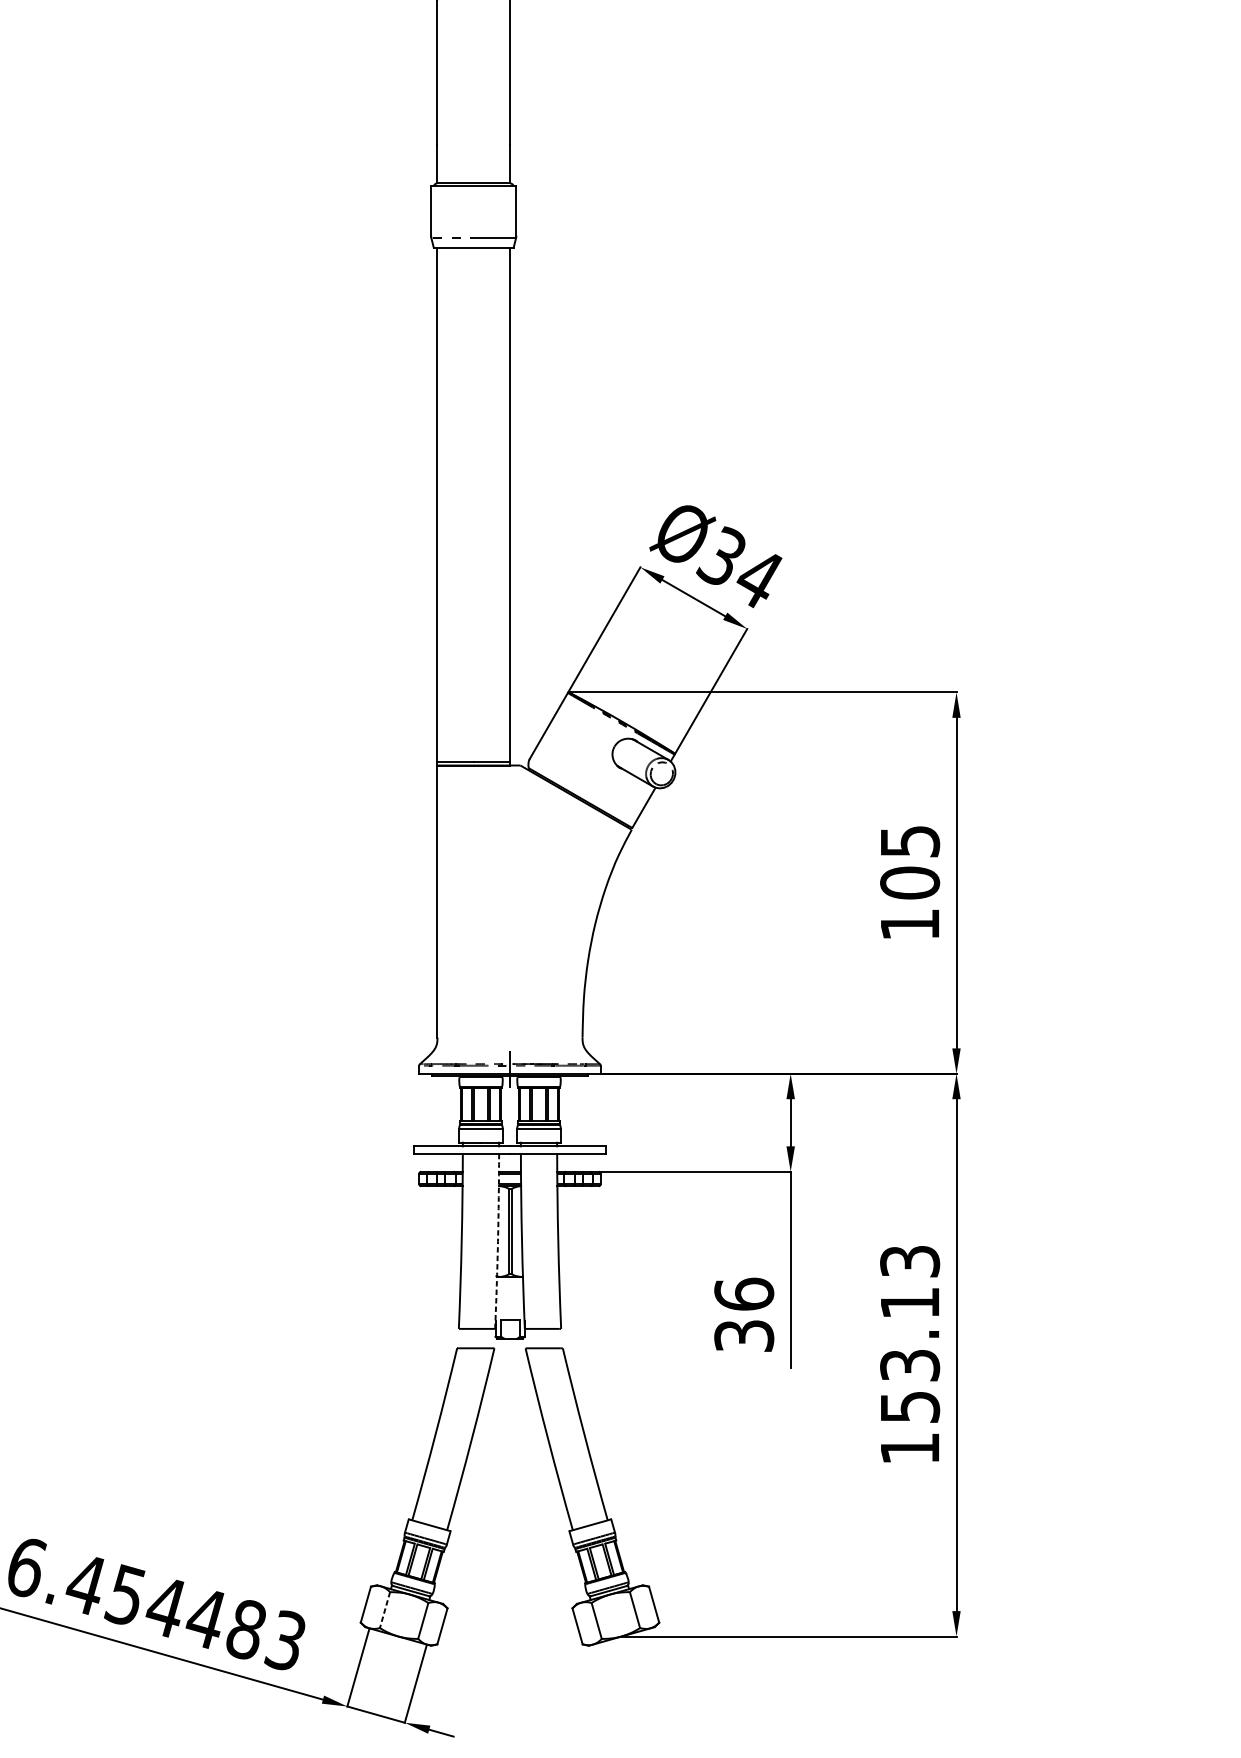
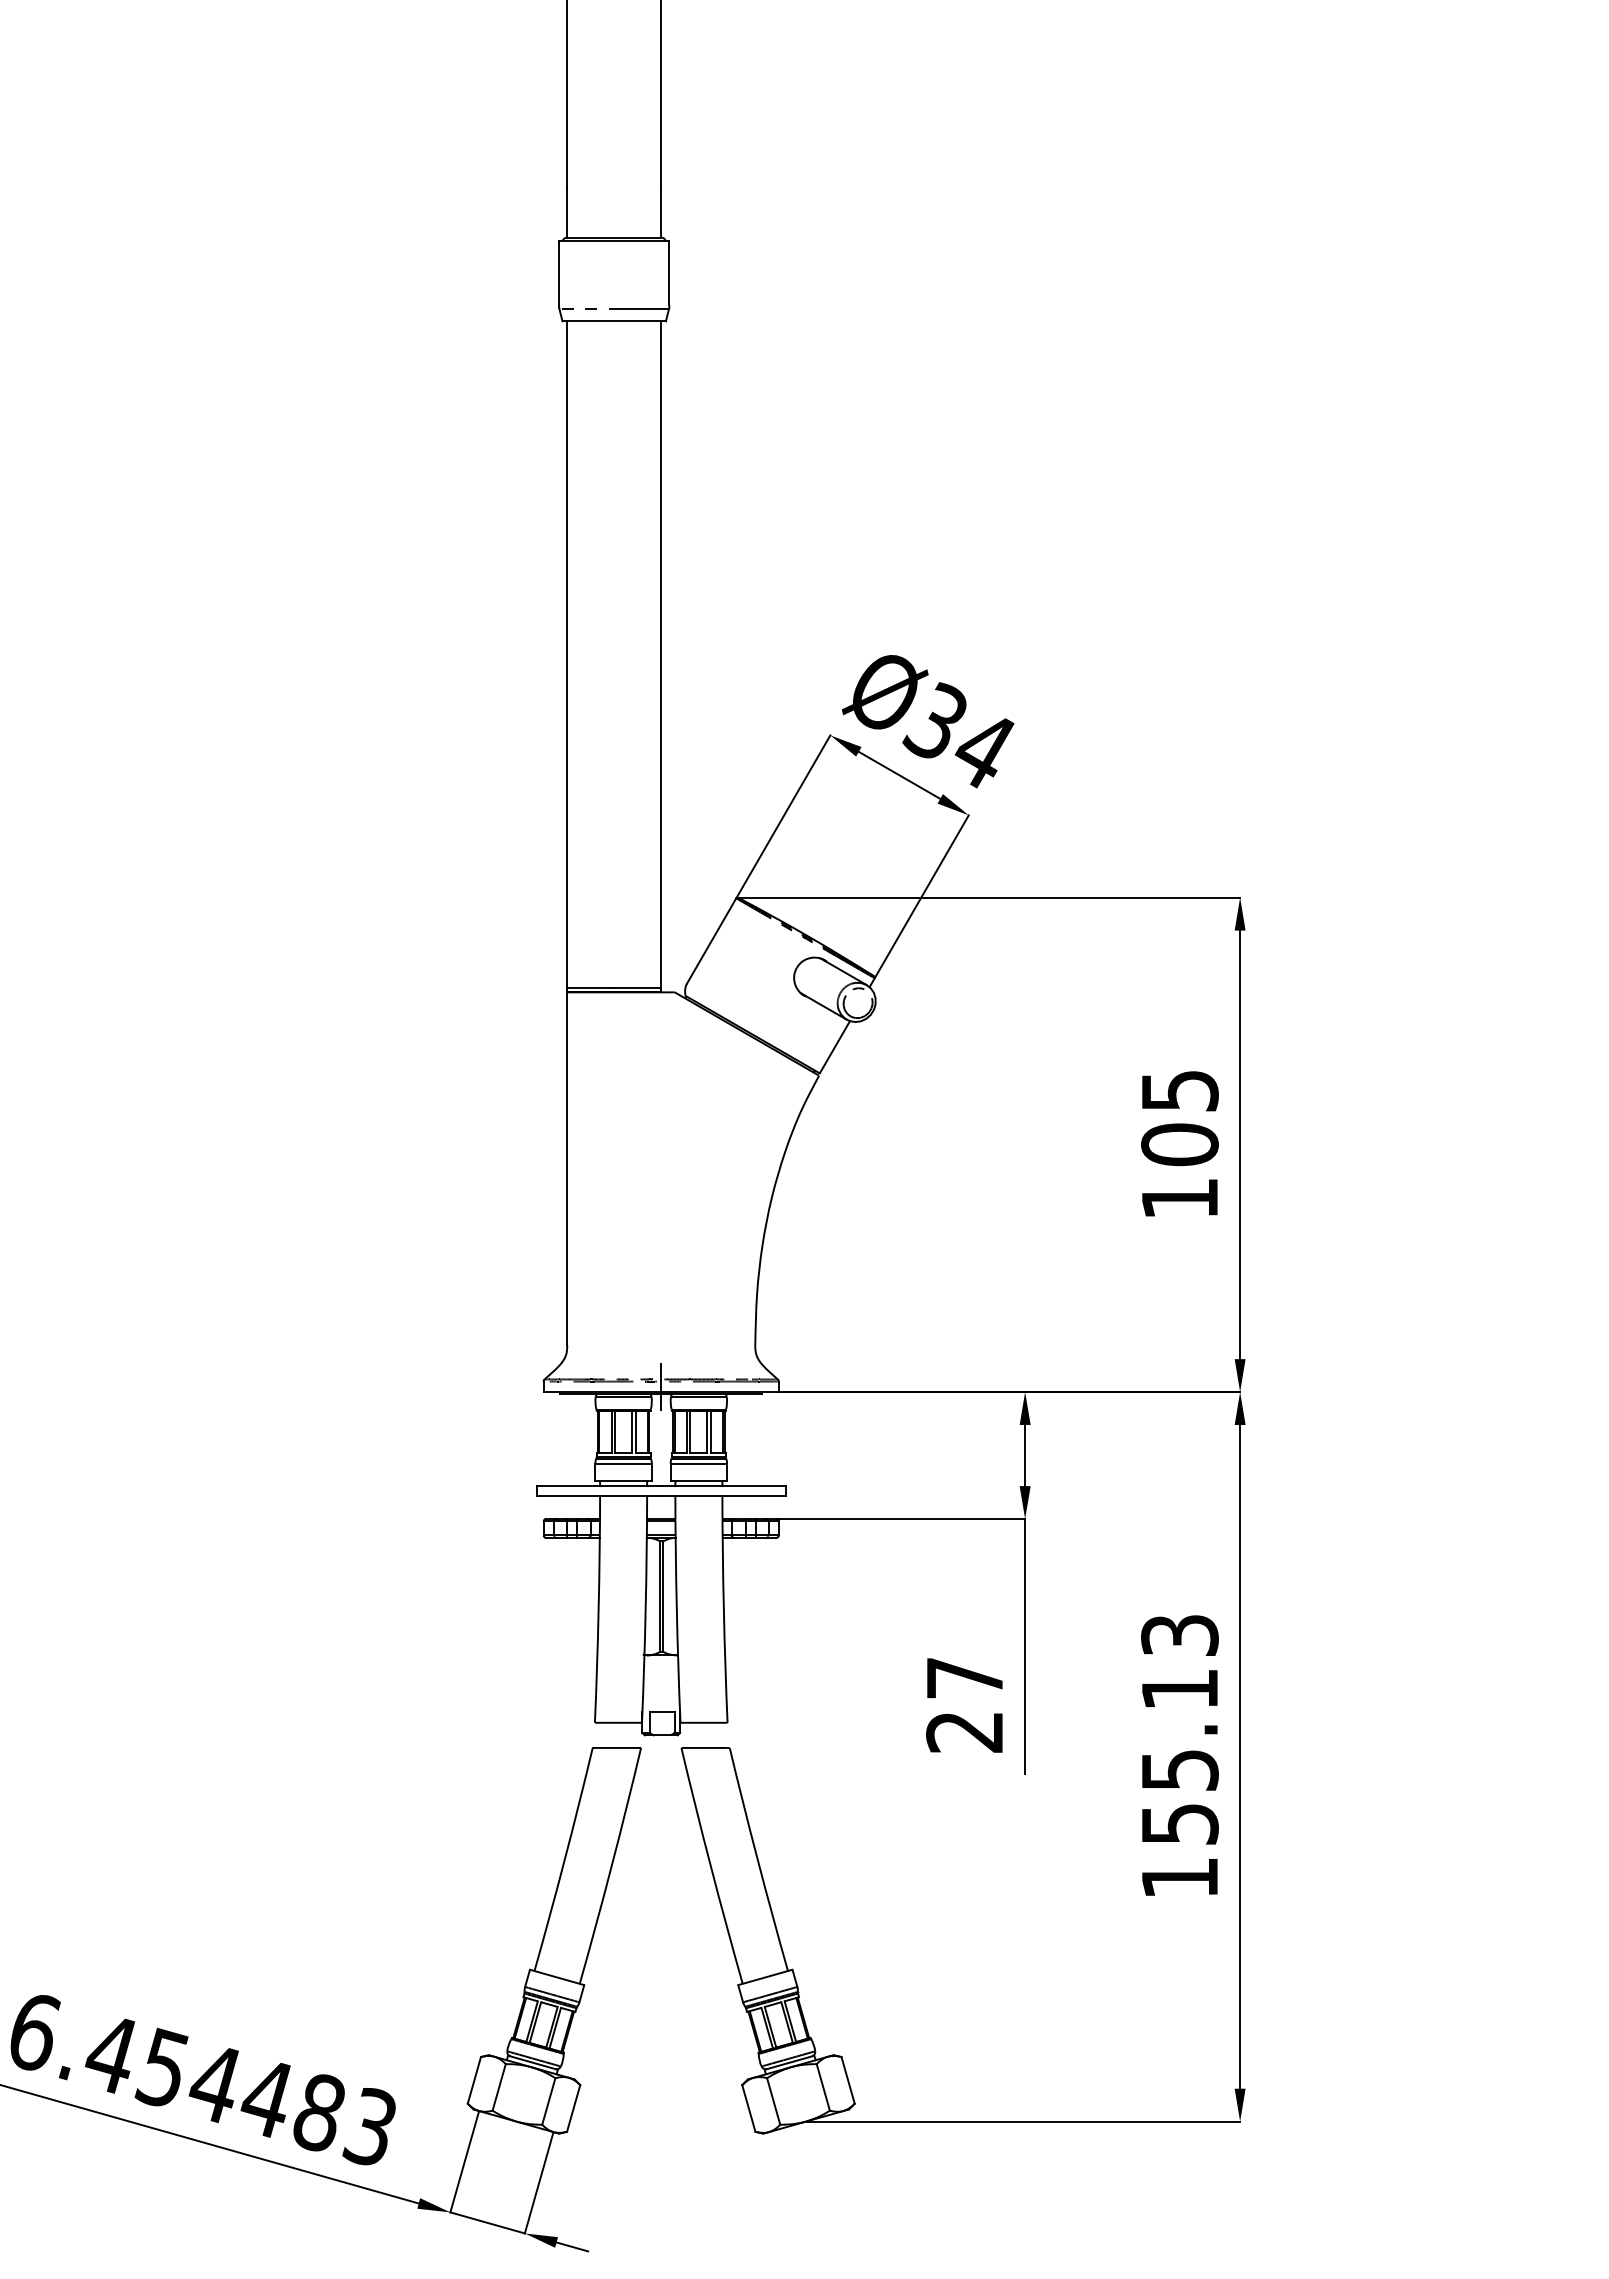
arc: (497, 1241) -> (645, 1609), dashed -> solid
text: (743, 1314) -> (964, 1704), 36 -> 27
text: (909, 1365) -> (1179, 1770), 153.13 -> 155.13
line: (385, 1610) -> (499, 2087), dashed -> solid

